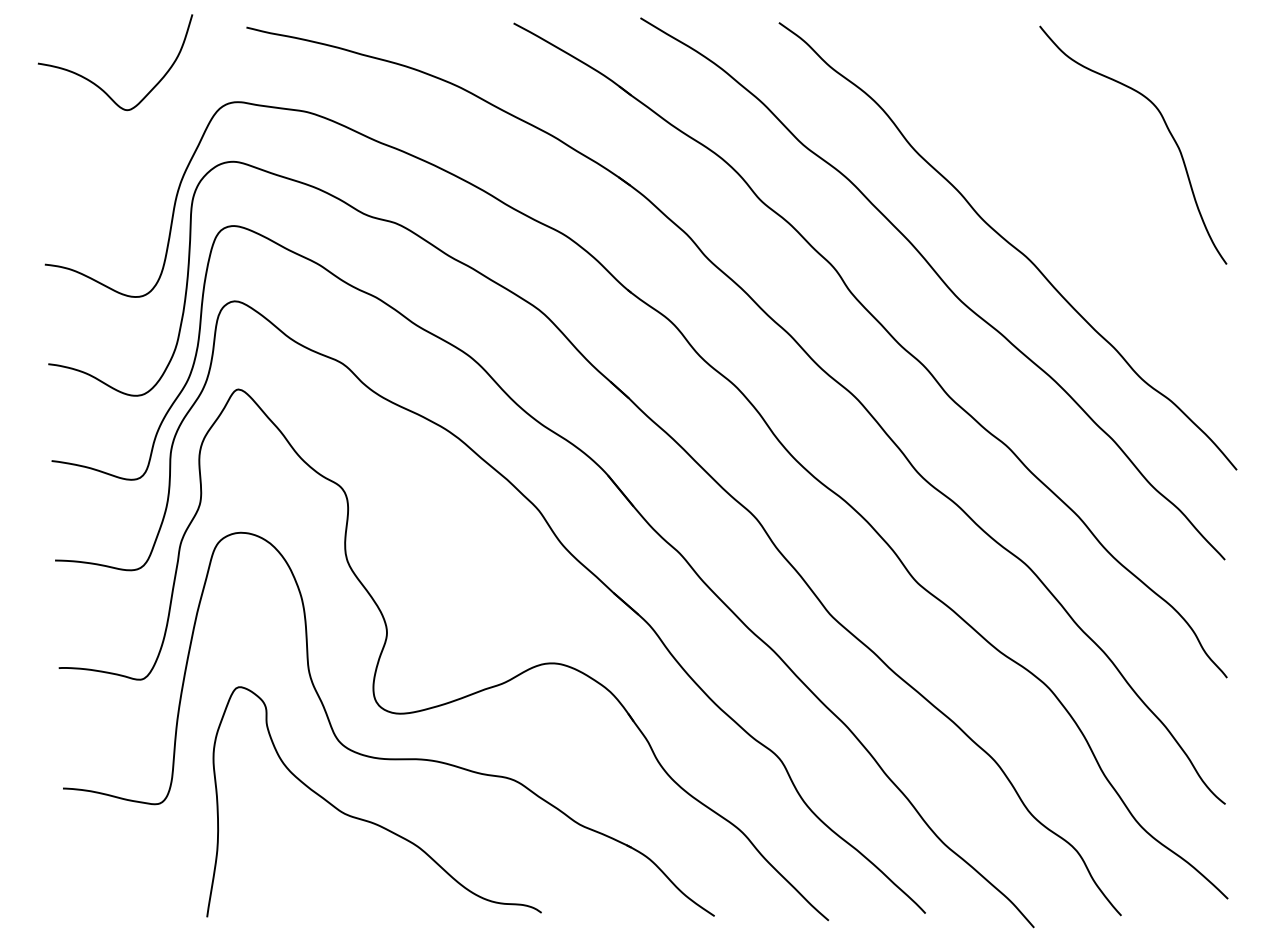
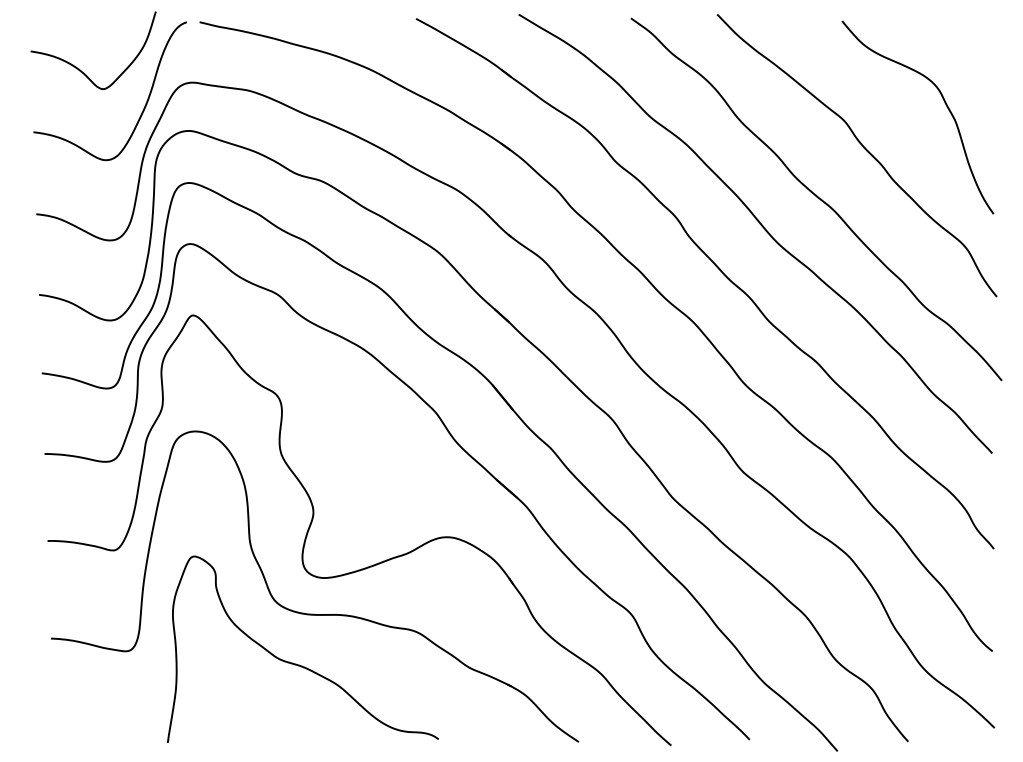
curve: (179, 128) -> (145, 103), added
curve: (1066, 183) -> (863, 148), added

